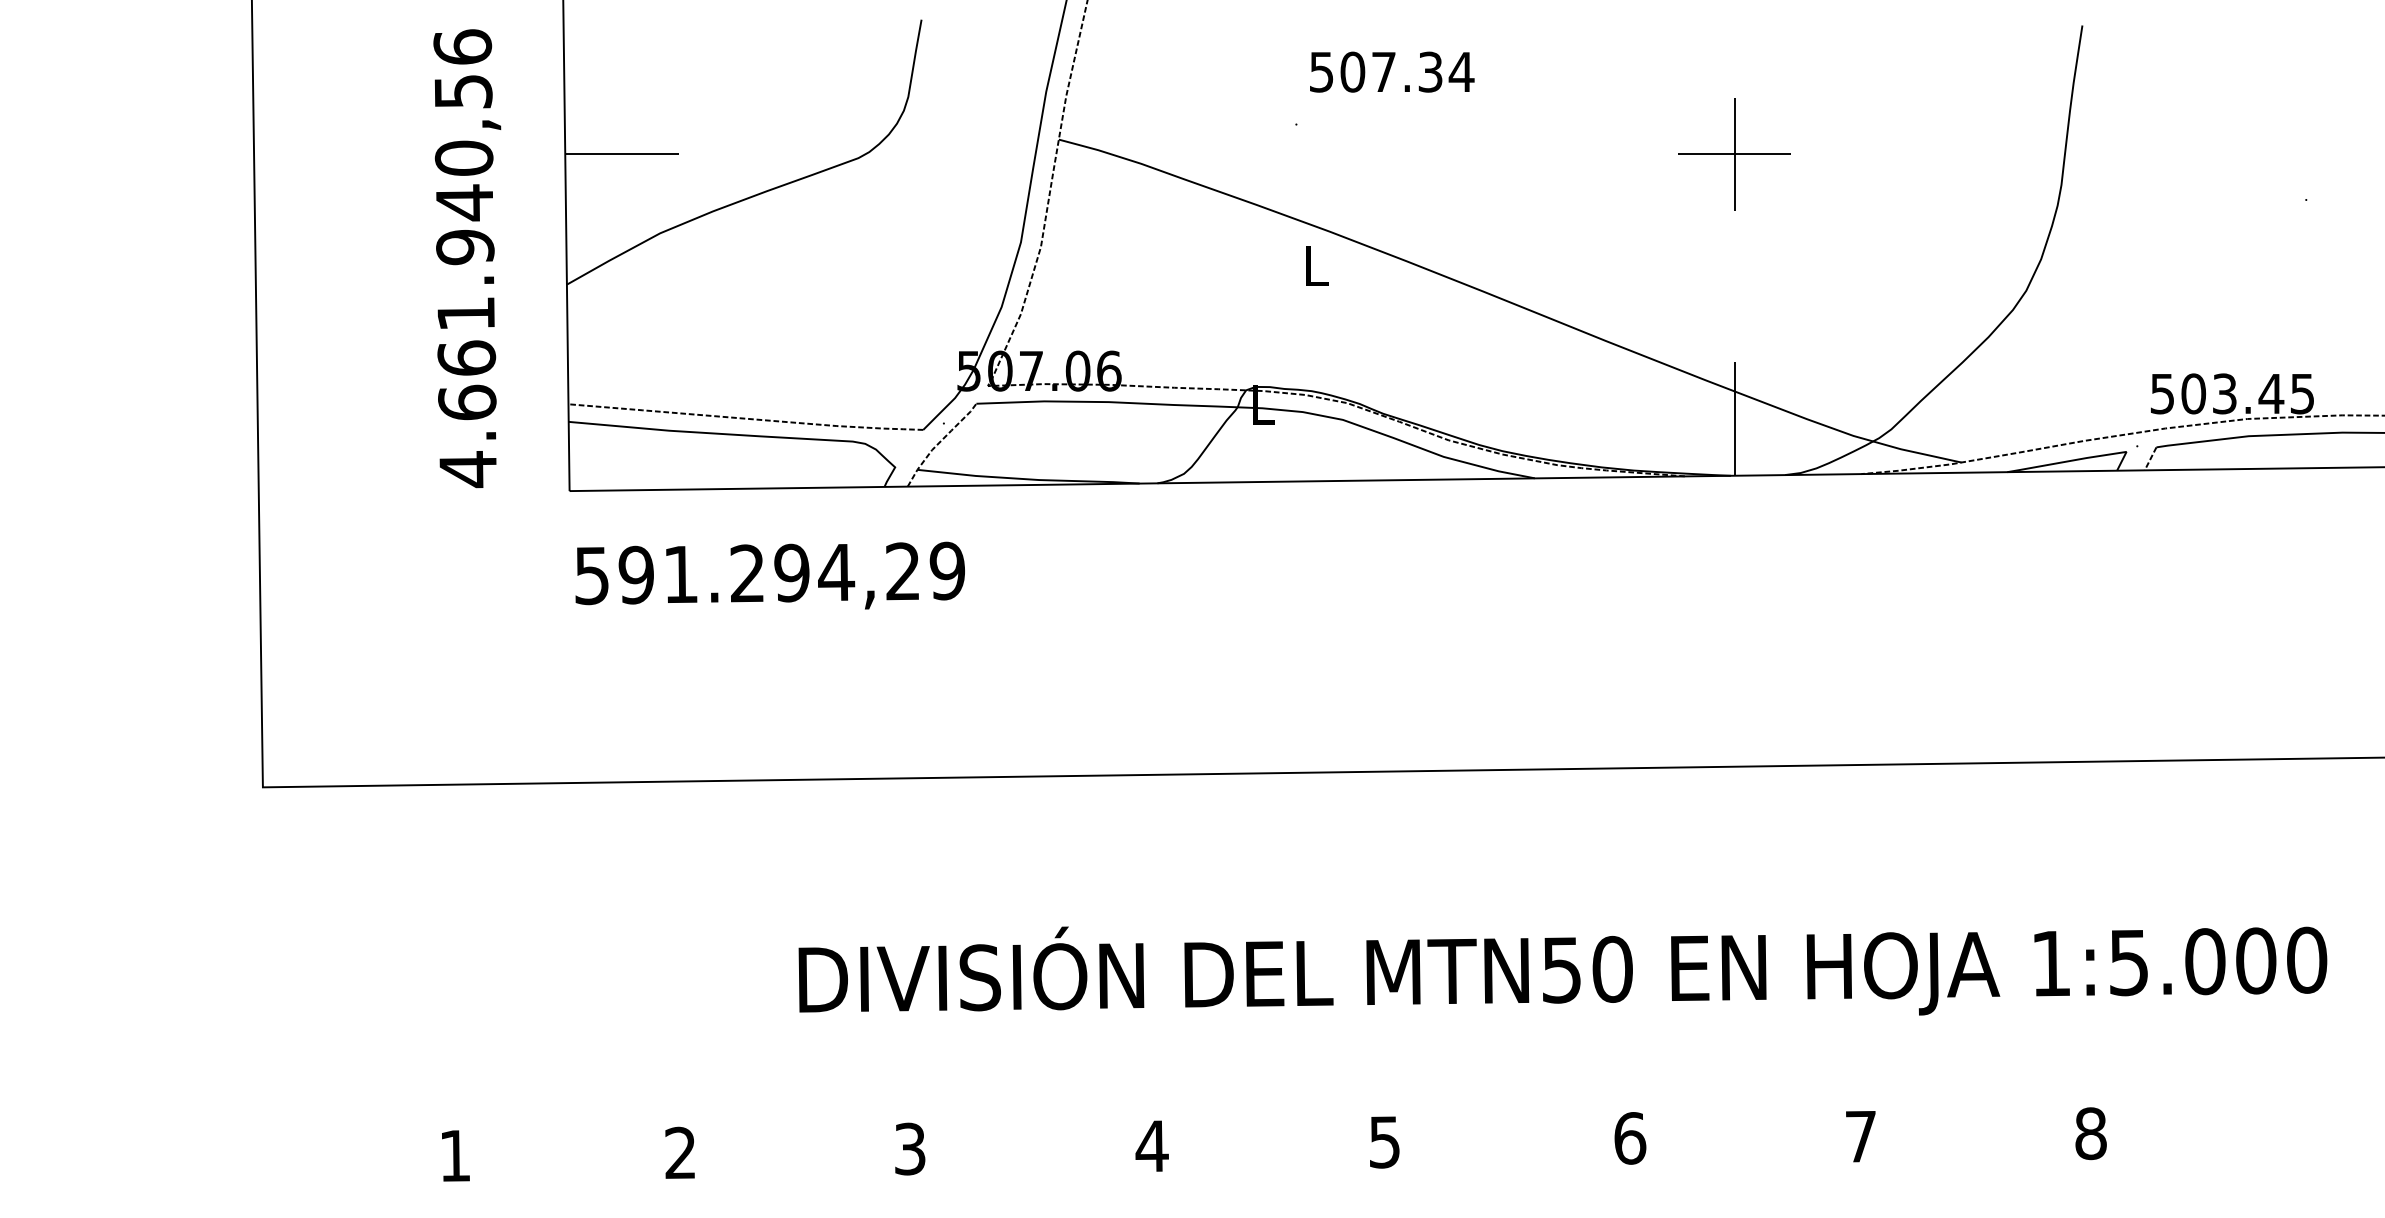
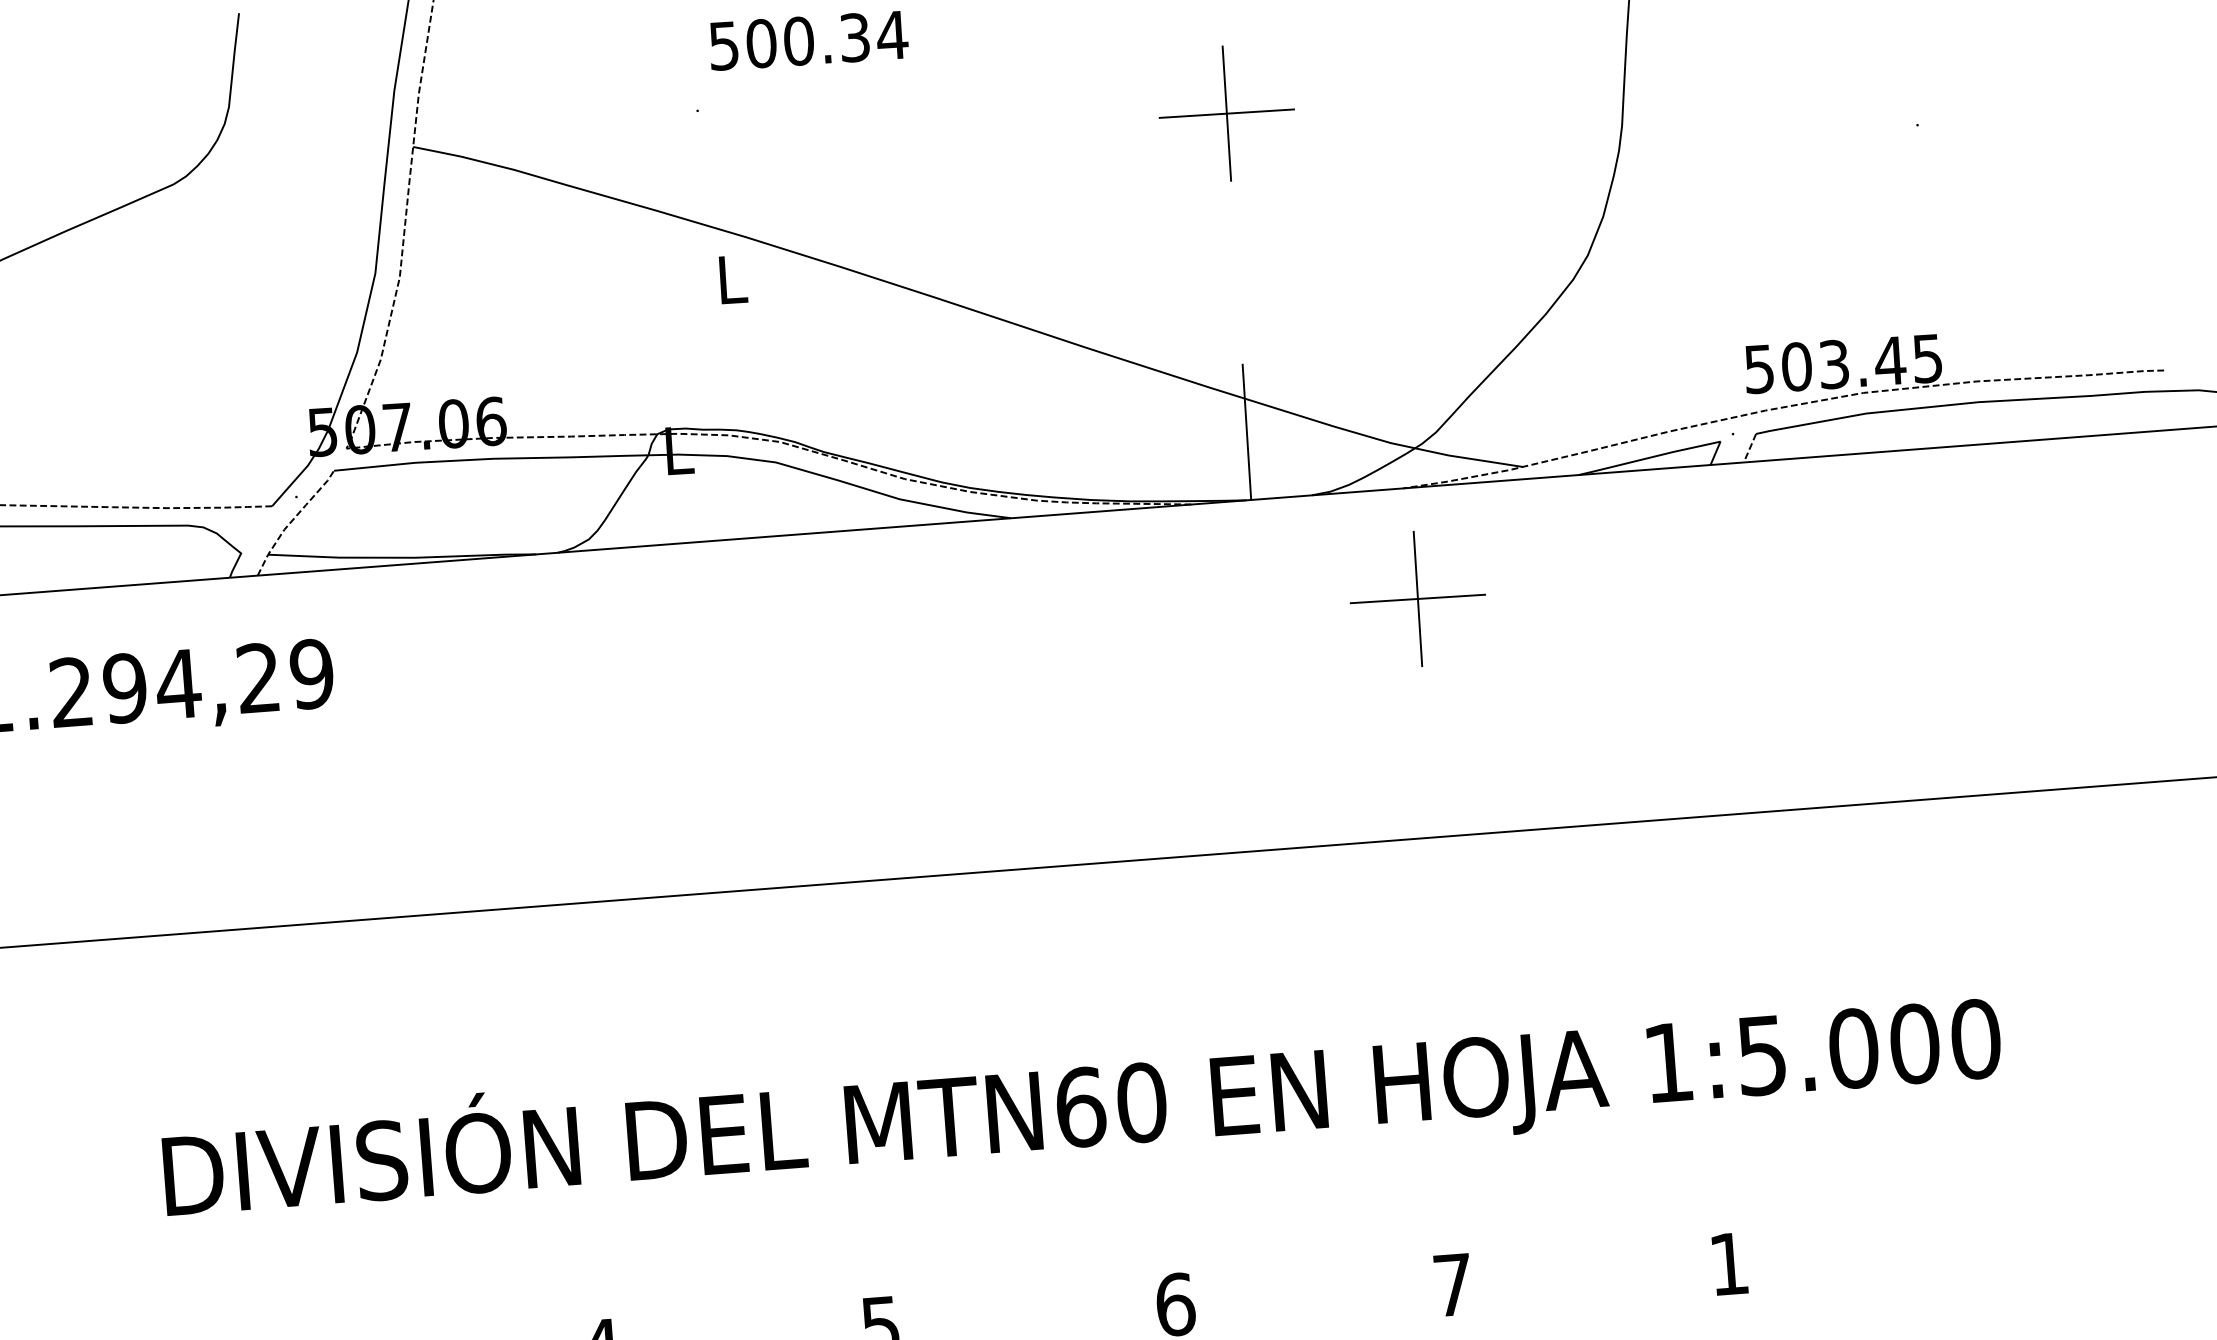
text: (1383, 71) -> (798, 40), 507.34 -> 500.34
part: (1867, 566) -> (1417, 599), added
text: (1562, 969) -> (1081, 1106), MTN50 -> MTN60
text: (2090, 1133) -> (1728, 1263), 8 -> 1

